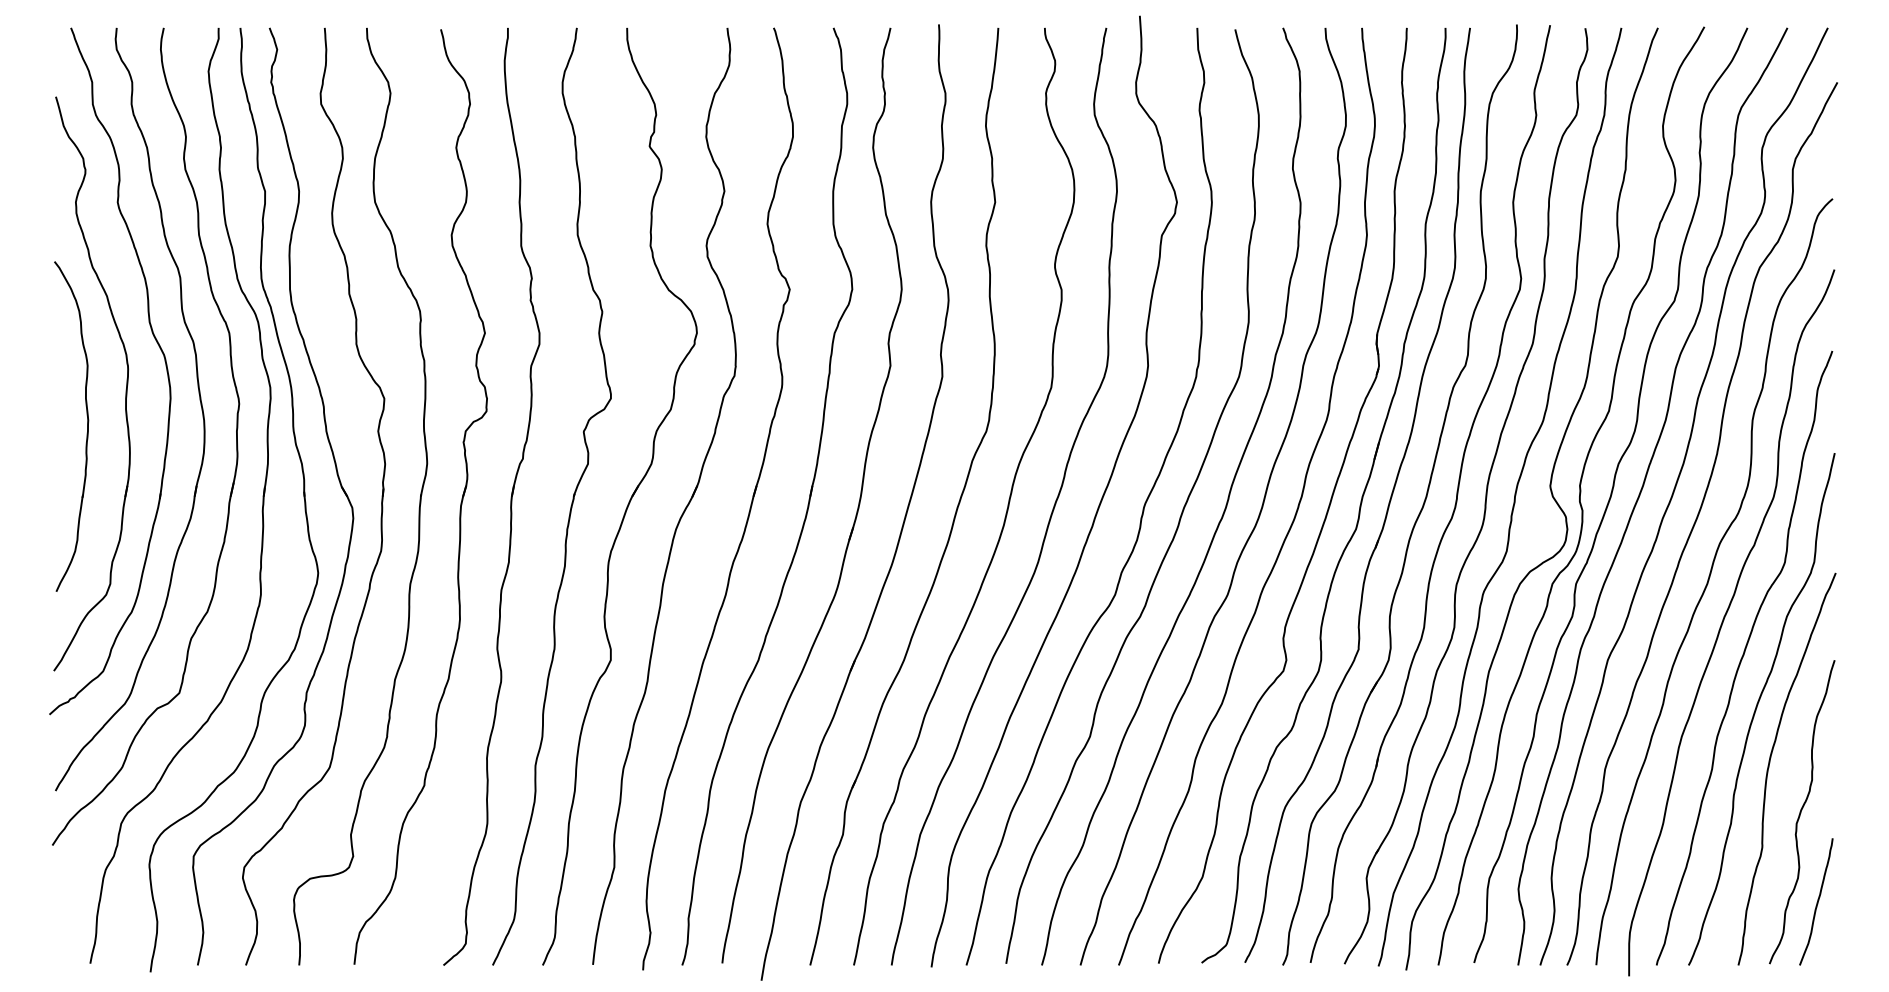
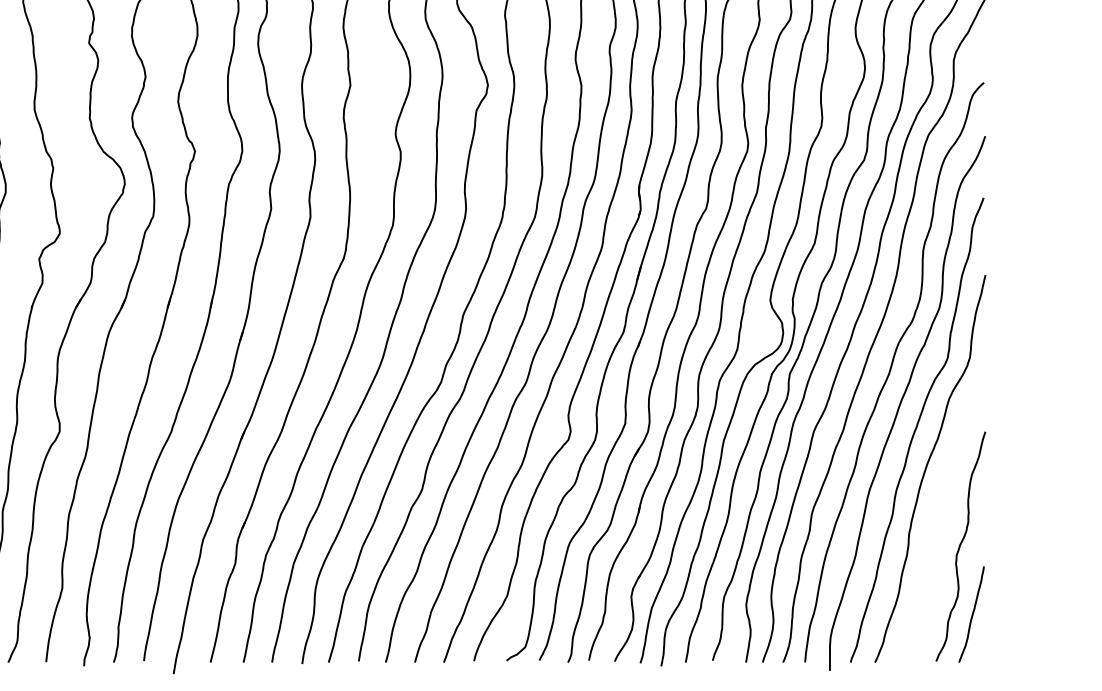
curve: (1770, 763) -> (936, 509), removed

